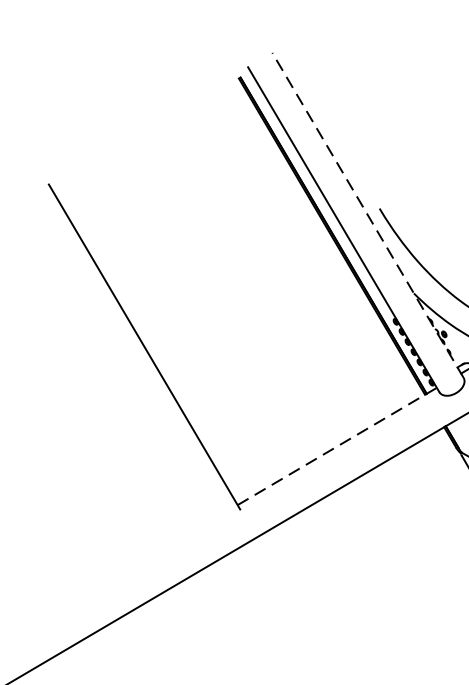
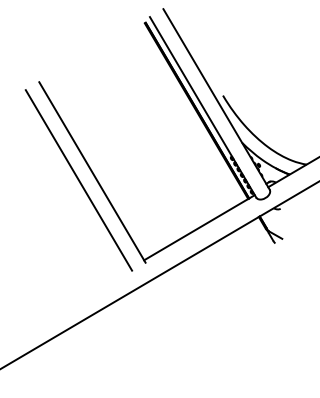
line: (367, 215) -> (216, 99), dashed -> solid
line: (119, 361) -> (78, 180), added
line: (337, 446) -> (199, 227), dashed -> solid

